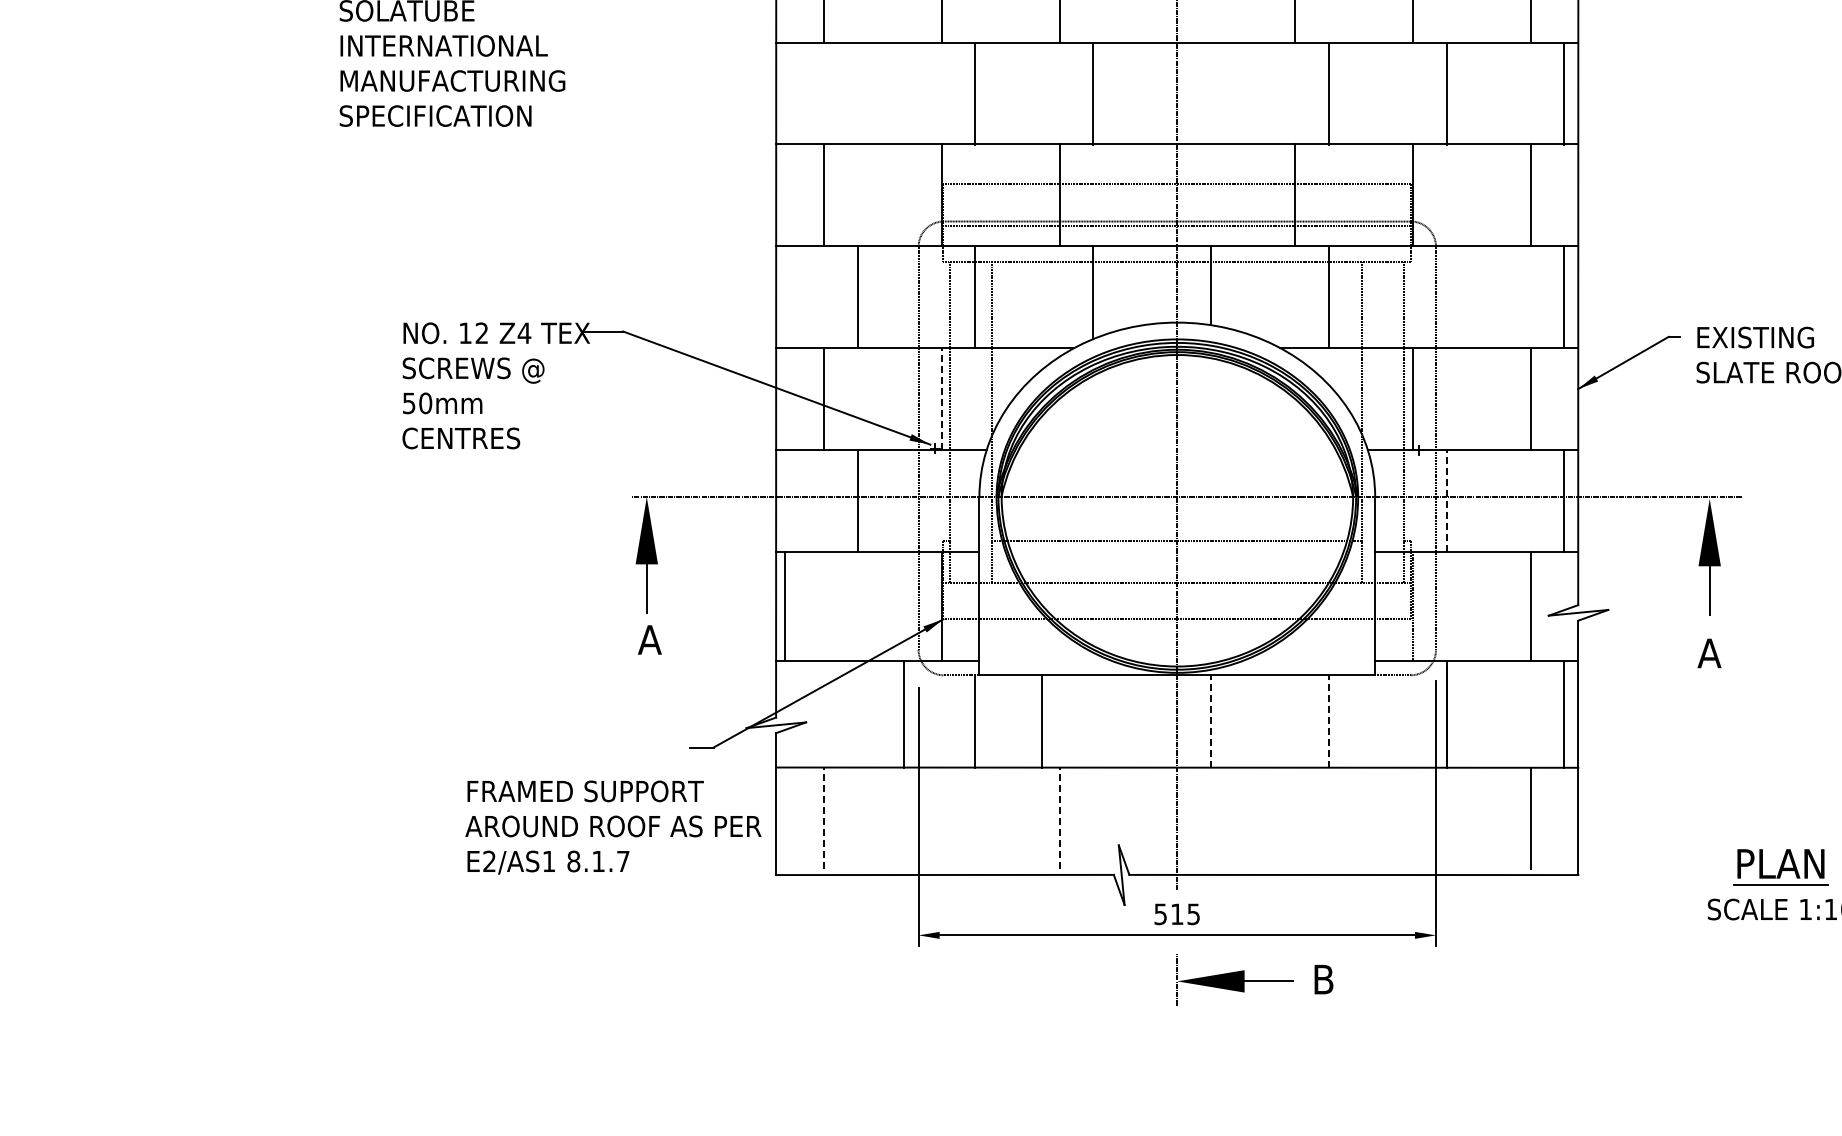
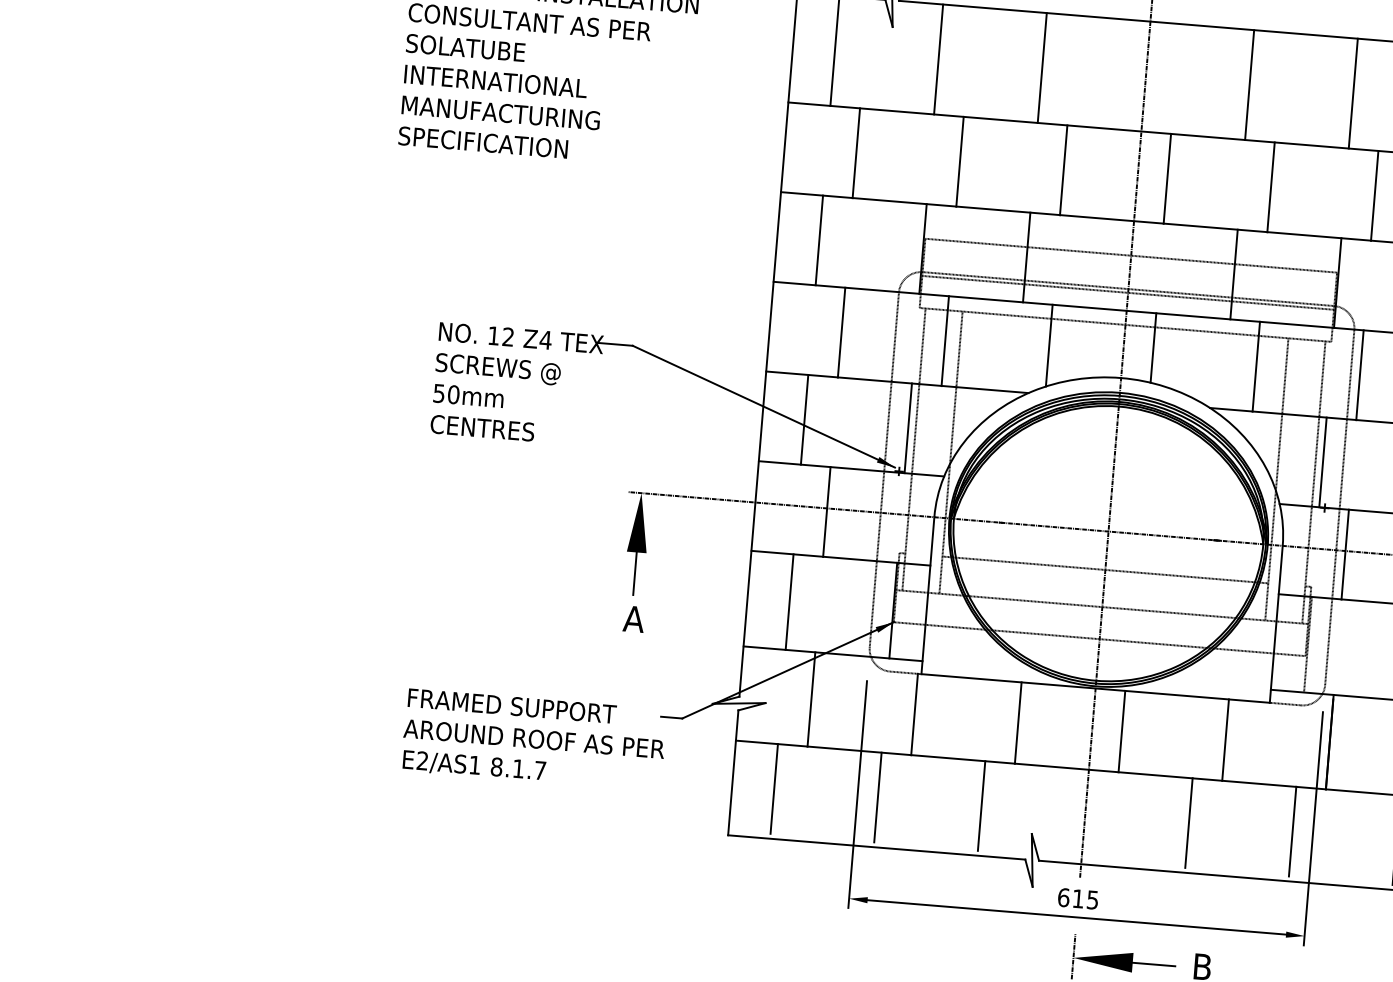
line: (857, 93) -> (856, 153), added
line: (1210, 93) -> (1166, 178), added
line: (1446, 297) -> (1359, 375), added
line: (941, 399) -> (908, 428), dashed -> solid
line: (1446, 500) -> (1345, 554), dashed -> solid
line: (784, 605) -> (789, 601), moved
line: (903, 713) -> (811, 698), moved
line: (1042, 721) -> (1018, 723), moved
line: (1210, 721) -> (1121, 731), dashed -> solid
line: (1328, 721) -> (1225, 740), dashed -> solid
line: (823, 818) -> (773, 788), dashed -> solid
line: (941, 818) -> (877, 797), added
line: (1059, 818) -> (981, 806), dashed -> solid
line: (1295, 818) -> (1189, 823), added
line: (1412, 818) -> (1292, 831), added
text: (613, 827) -> (534, 739), moved
text: (1160, 914) -> (1063, 897), 515 -> 615

